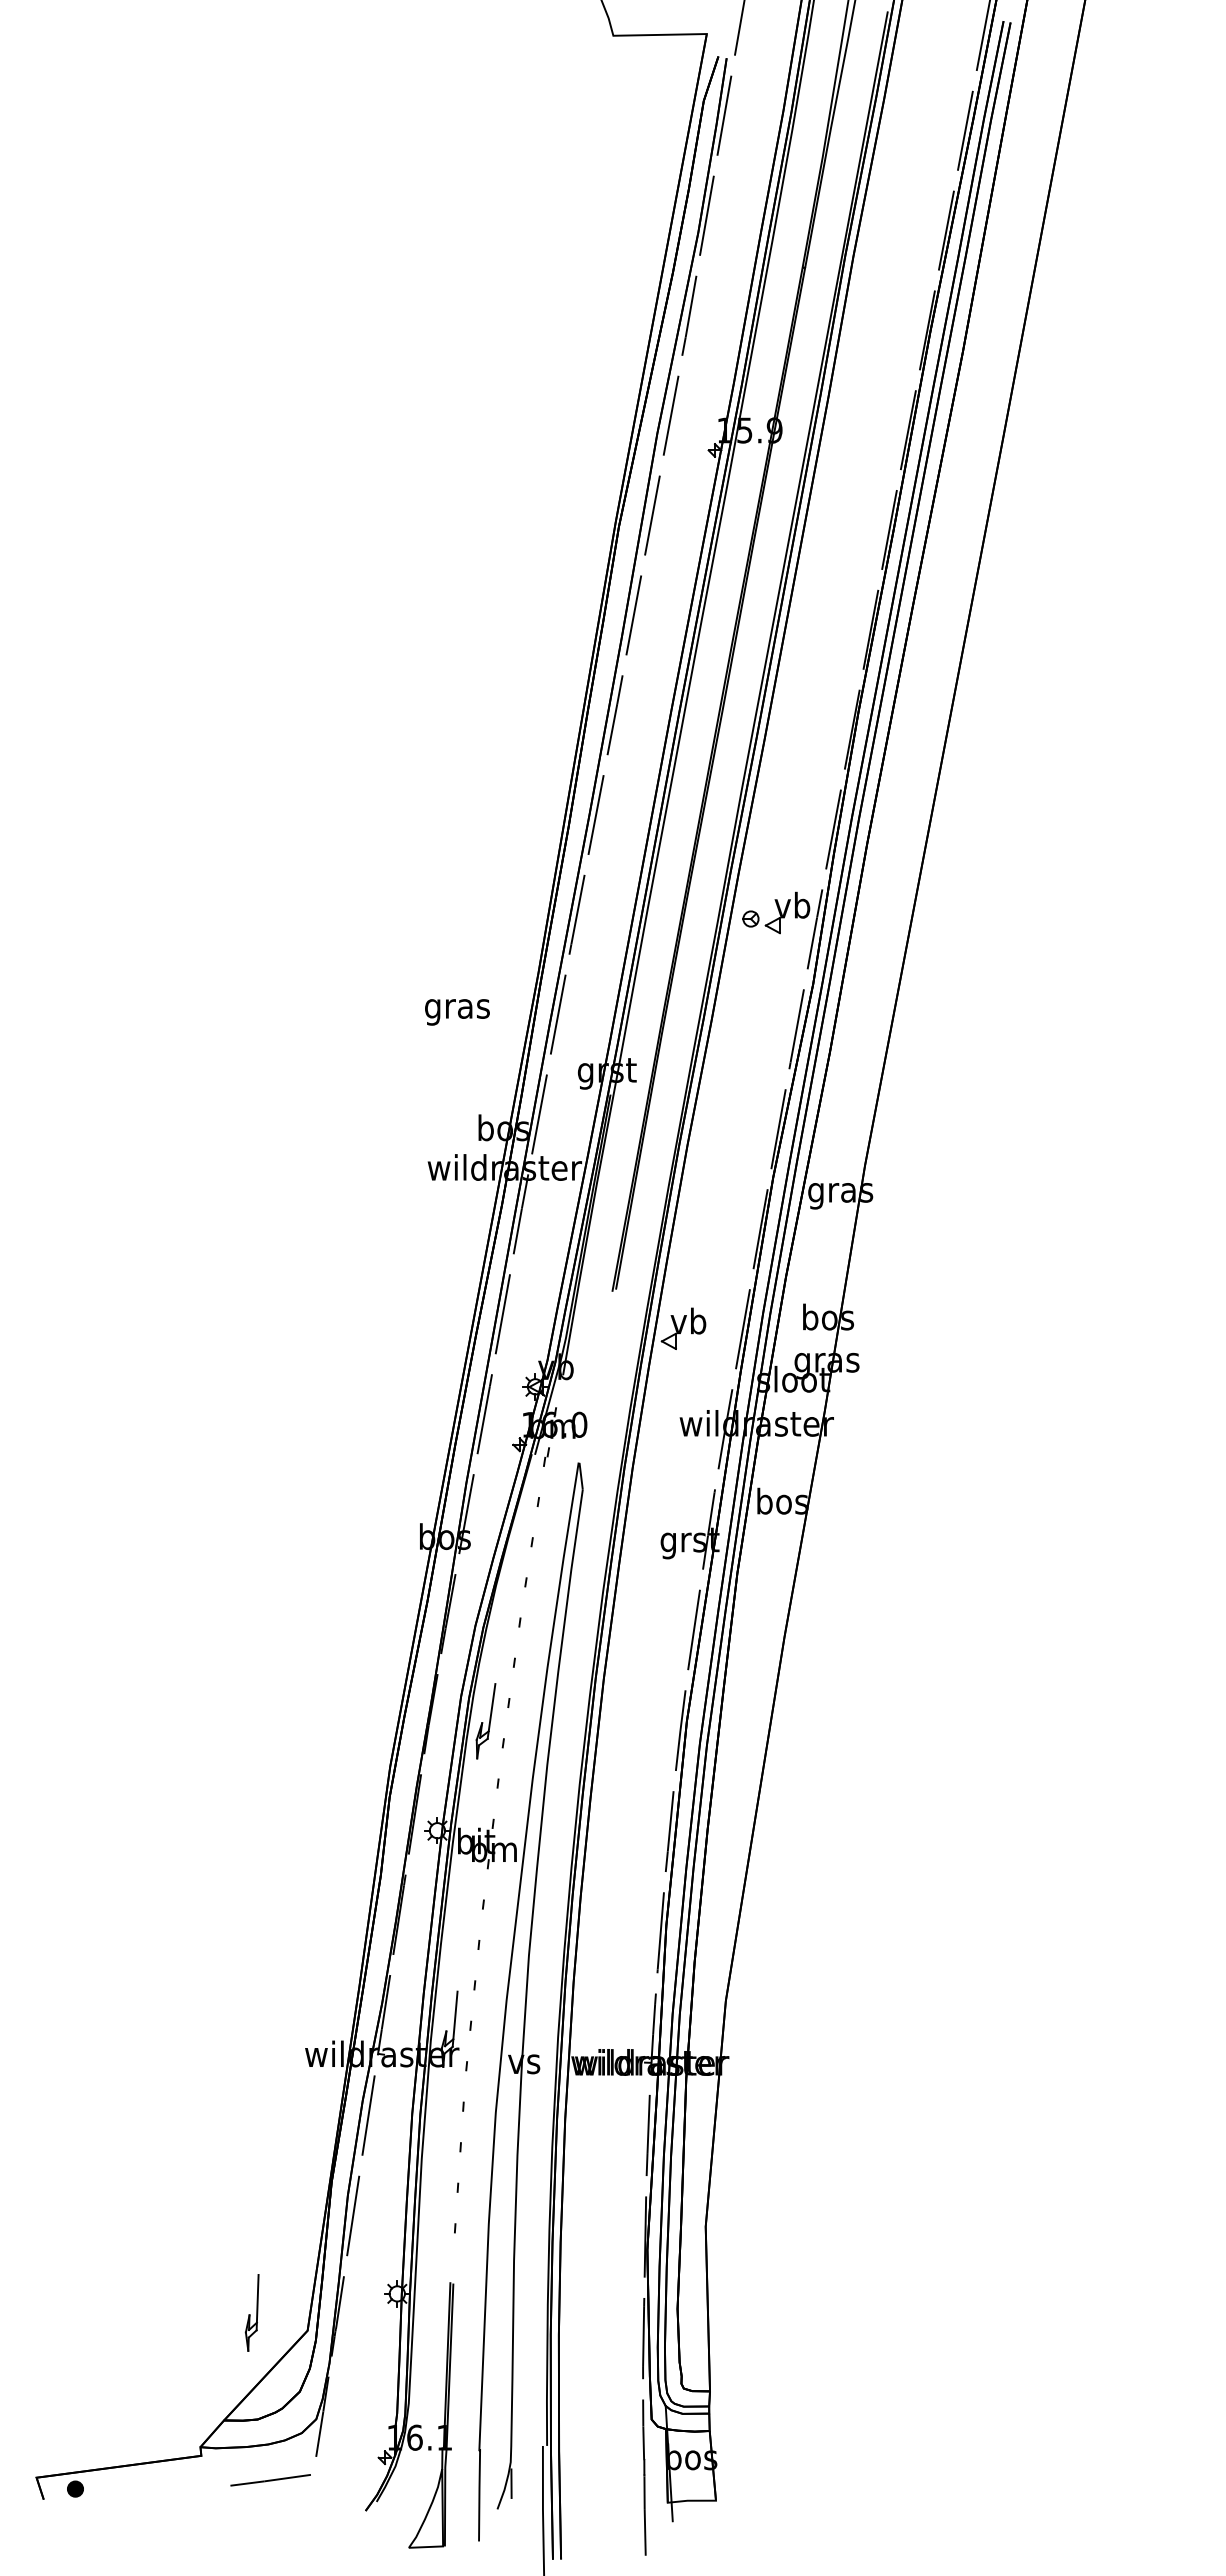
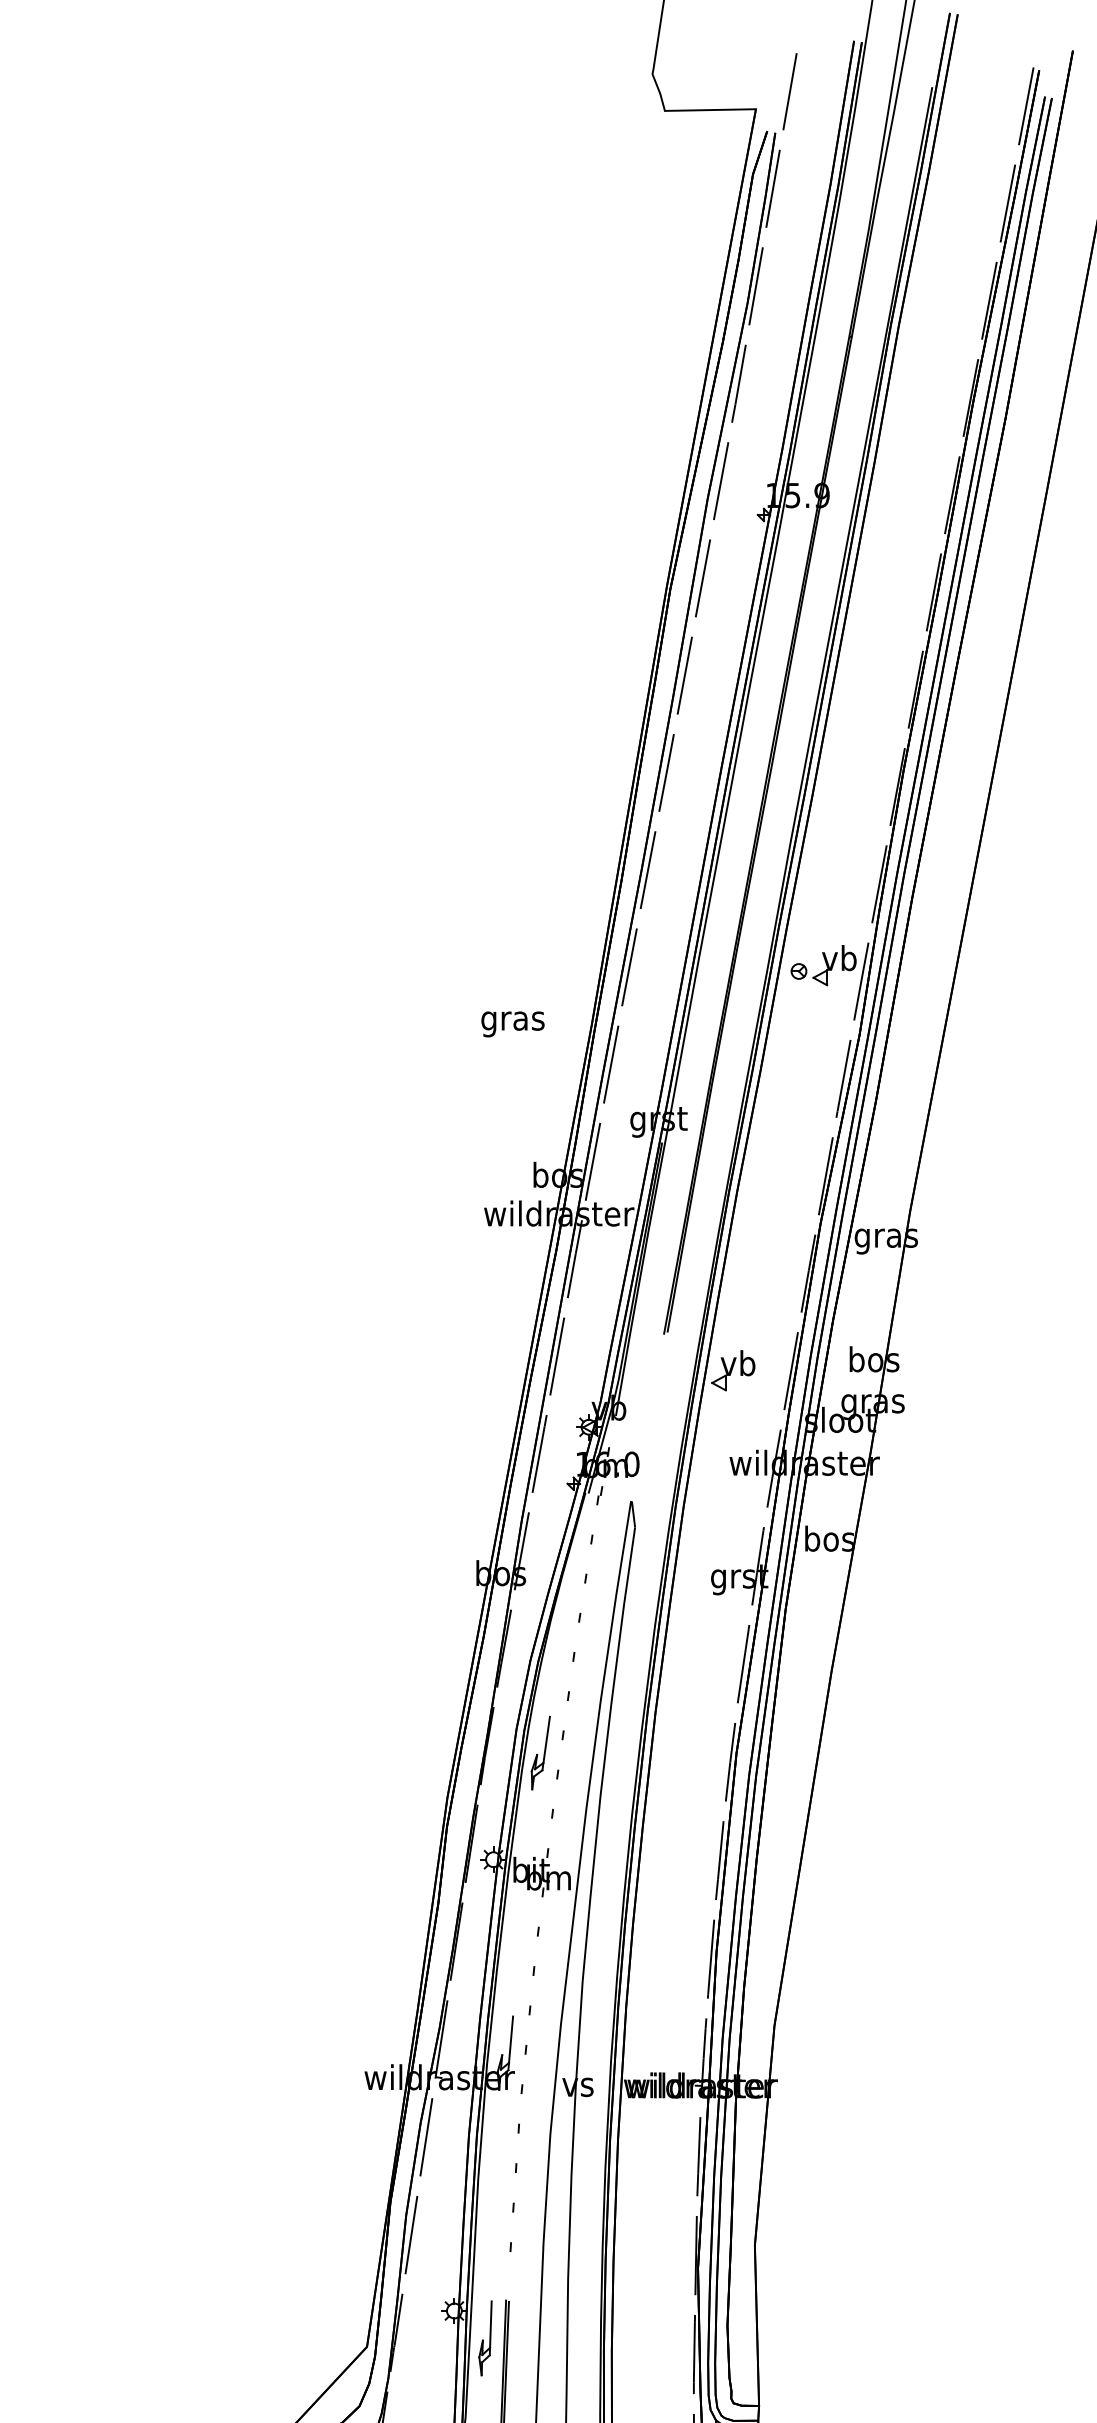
text: (457, 1012) -> (513, 1024), moved
part: (251, 2312) -> (484, 2337), moved

